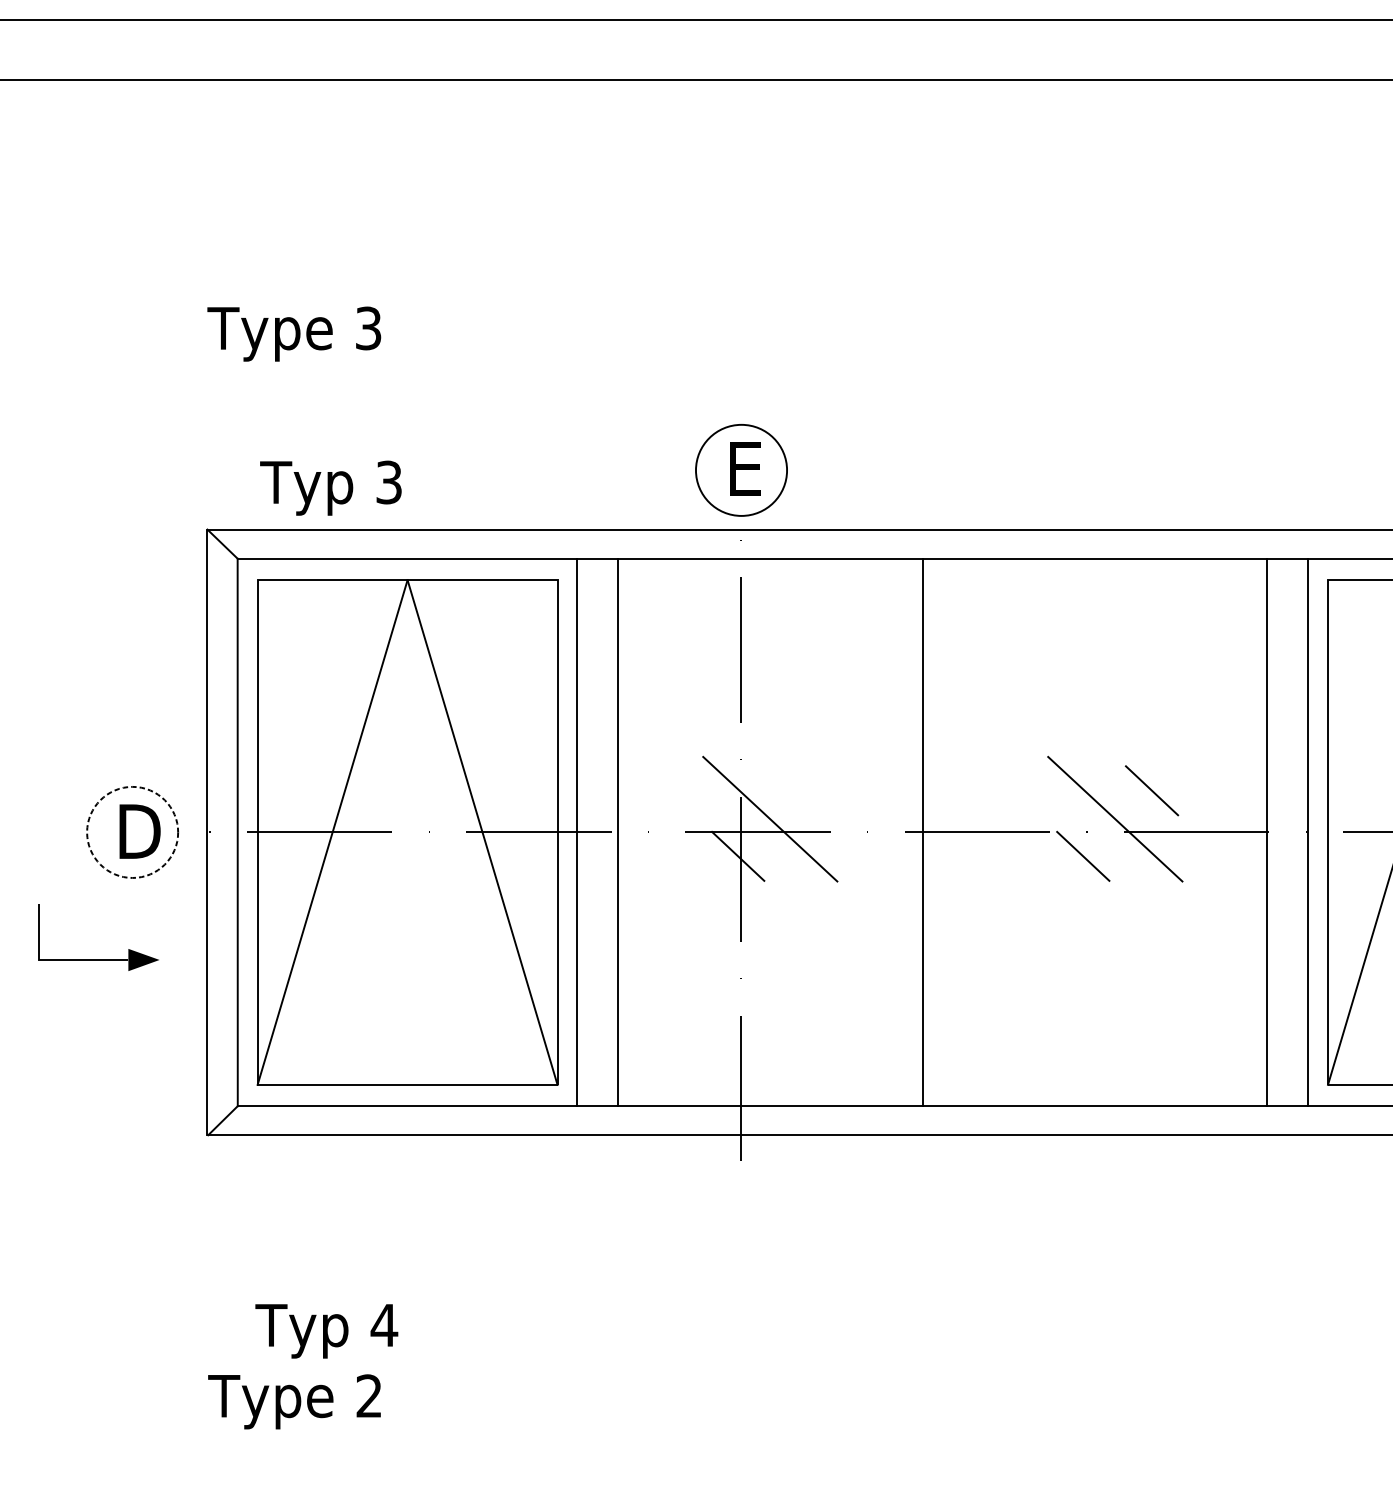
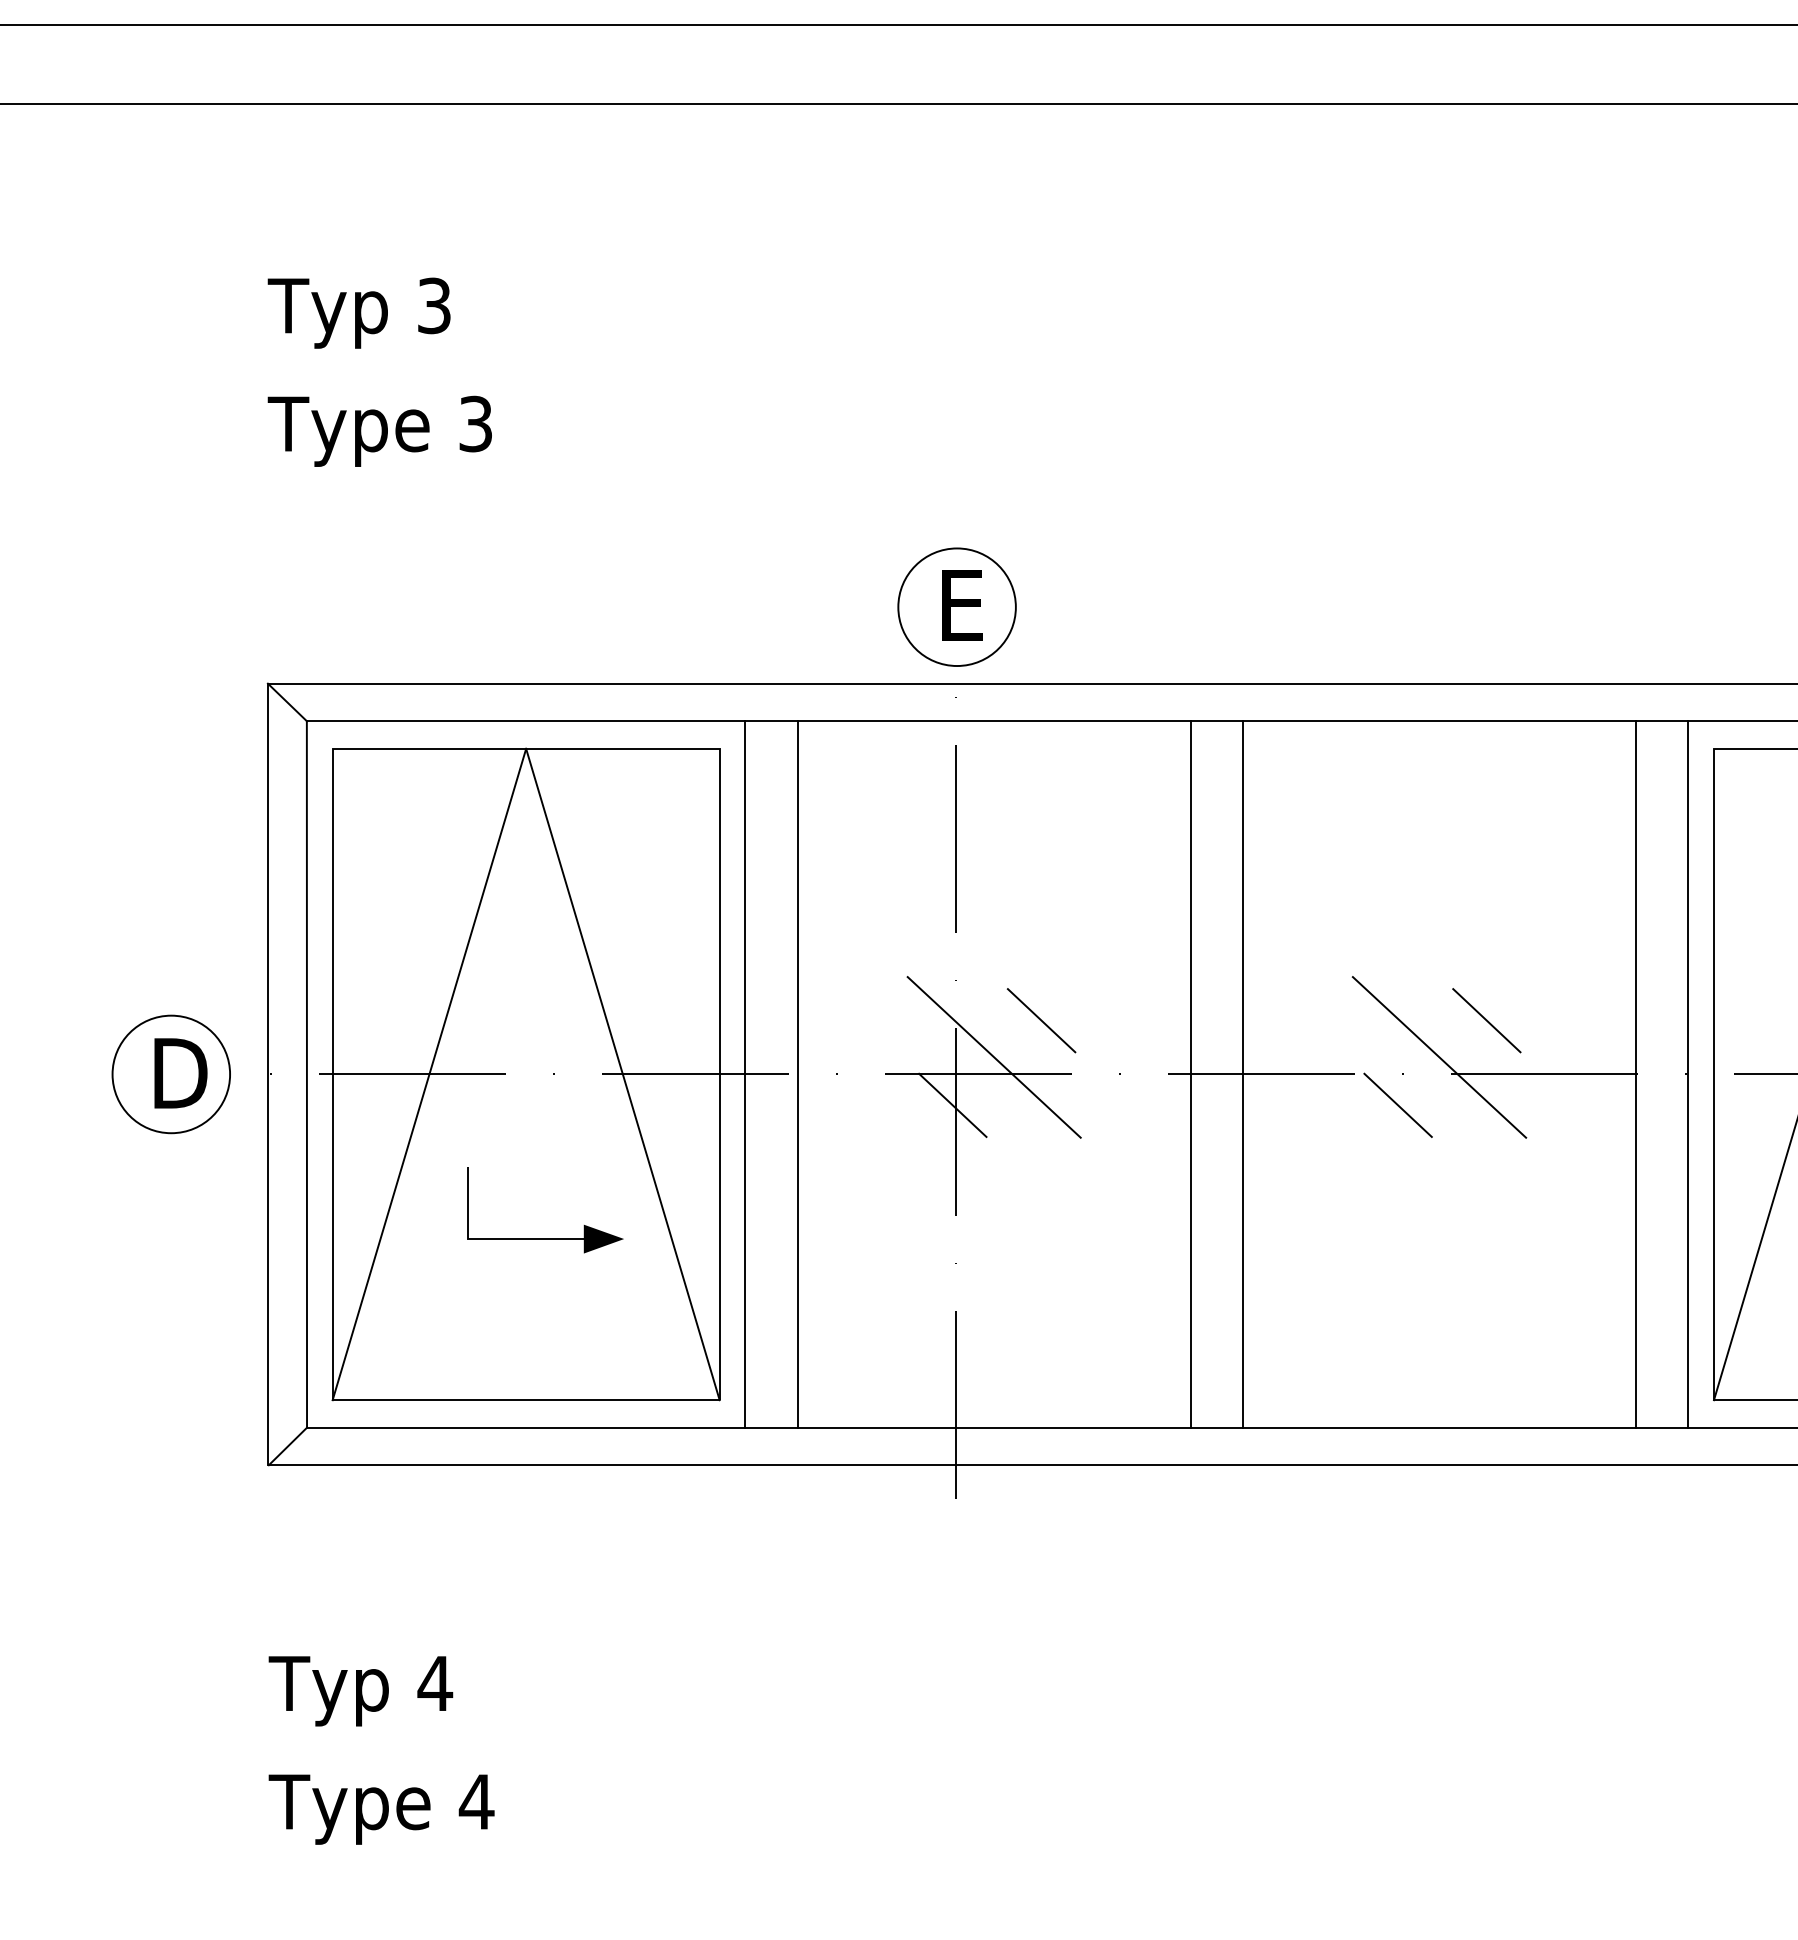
text: (330, 487) -> (358, 312), moved
line: (806, 790) -> (1041, 1020), added
circle: (132, 832) -> (171, 1074), dashed -> solid
line: (963, 832) -> (1243, 1074), added
part: (98, 959) -> (545, 1238), moved
text: (326, 1331) -> (360, 1691), moved
text: (369, 1395) -> (476, 1801), 2 -> 4

